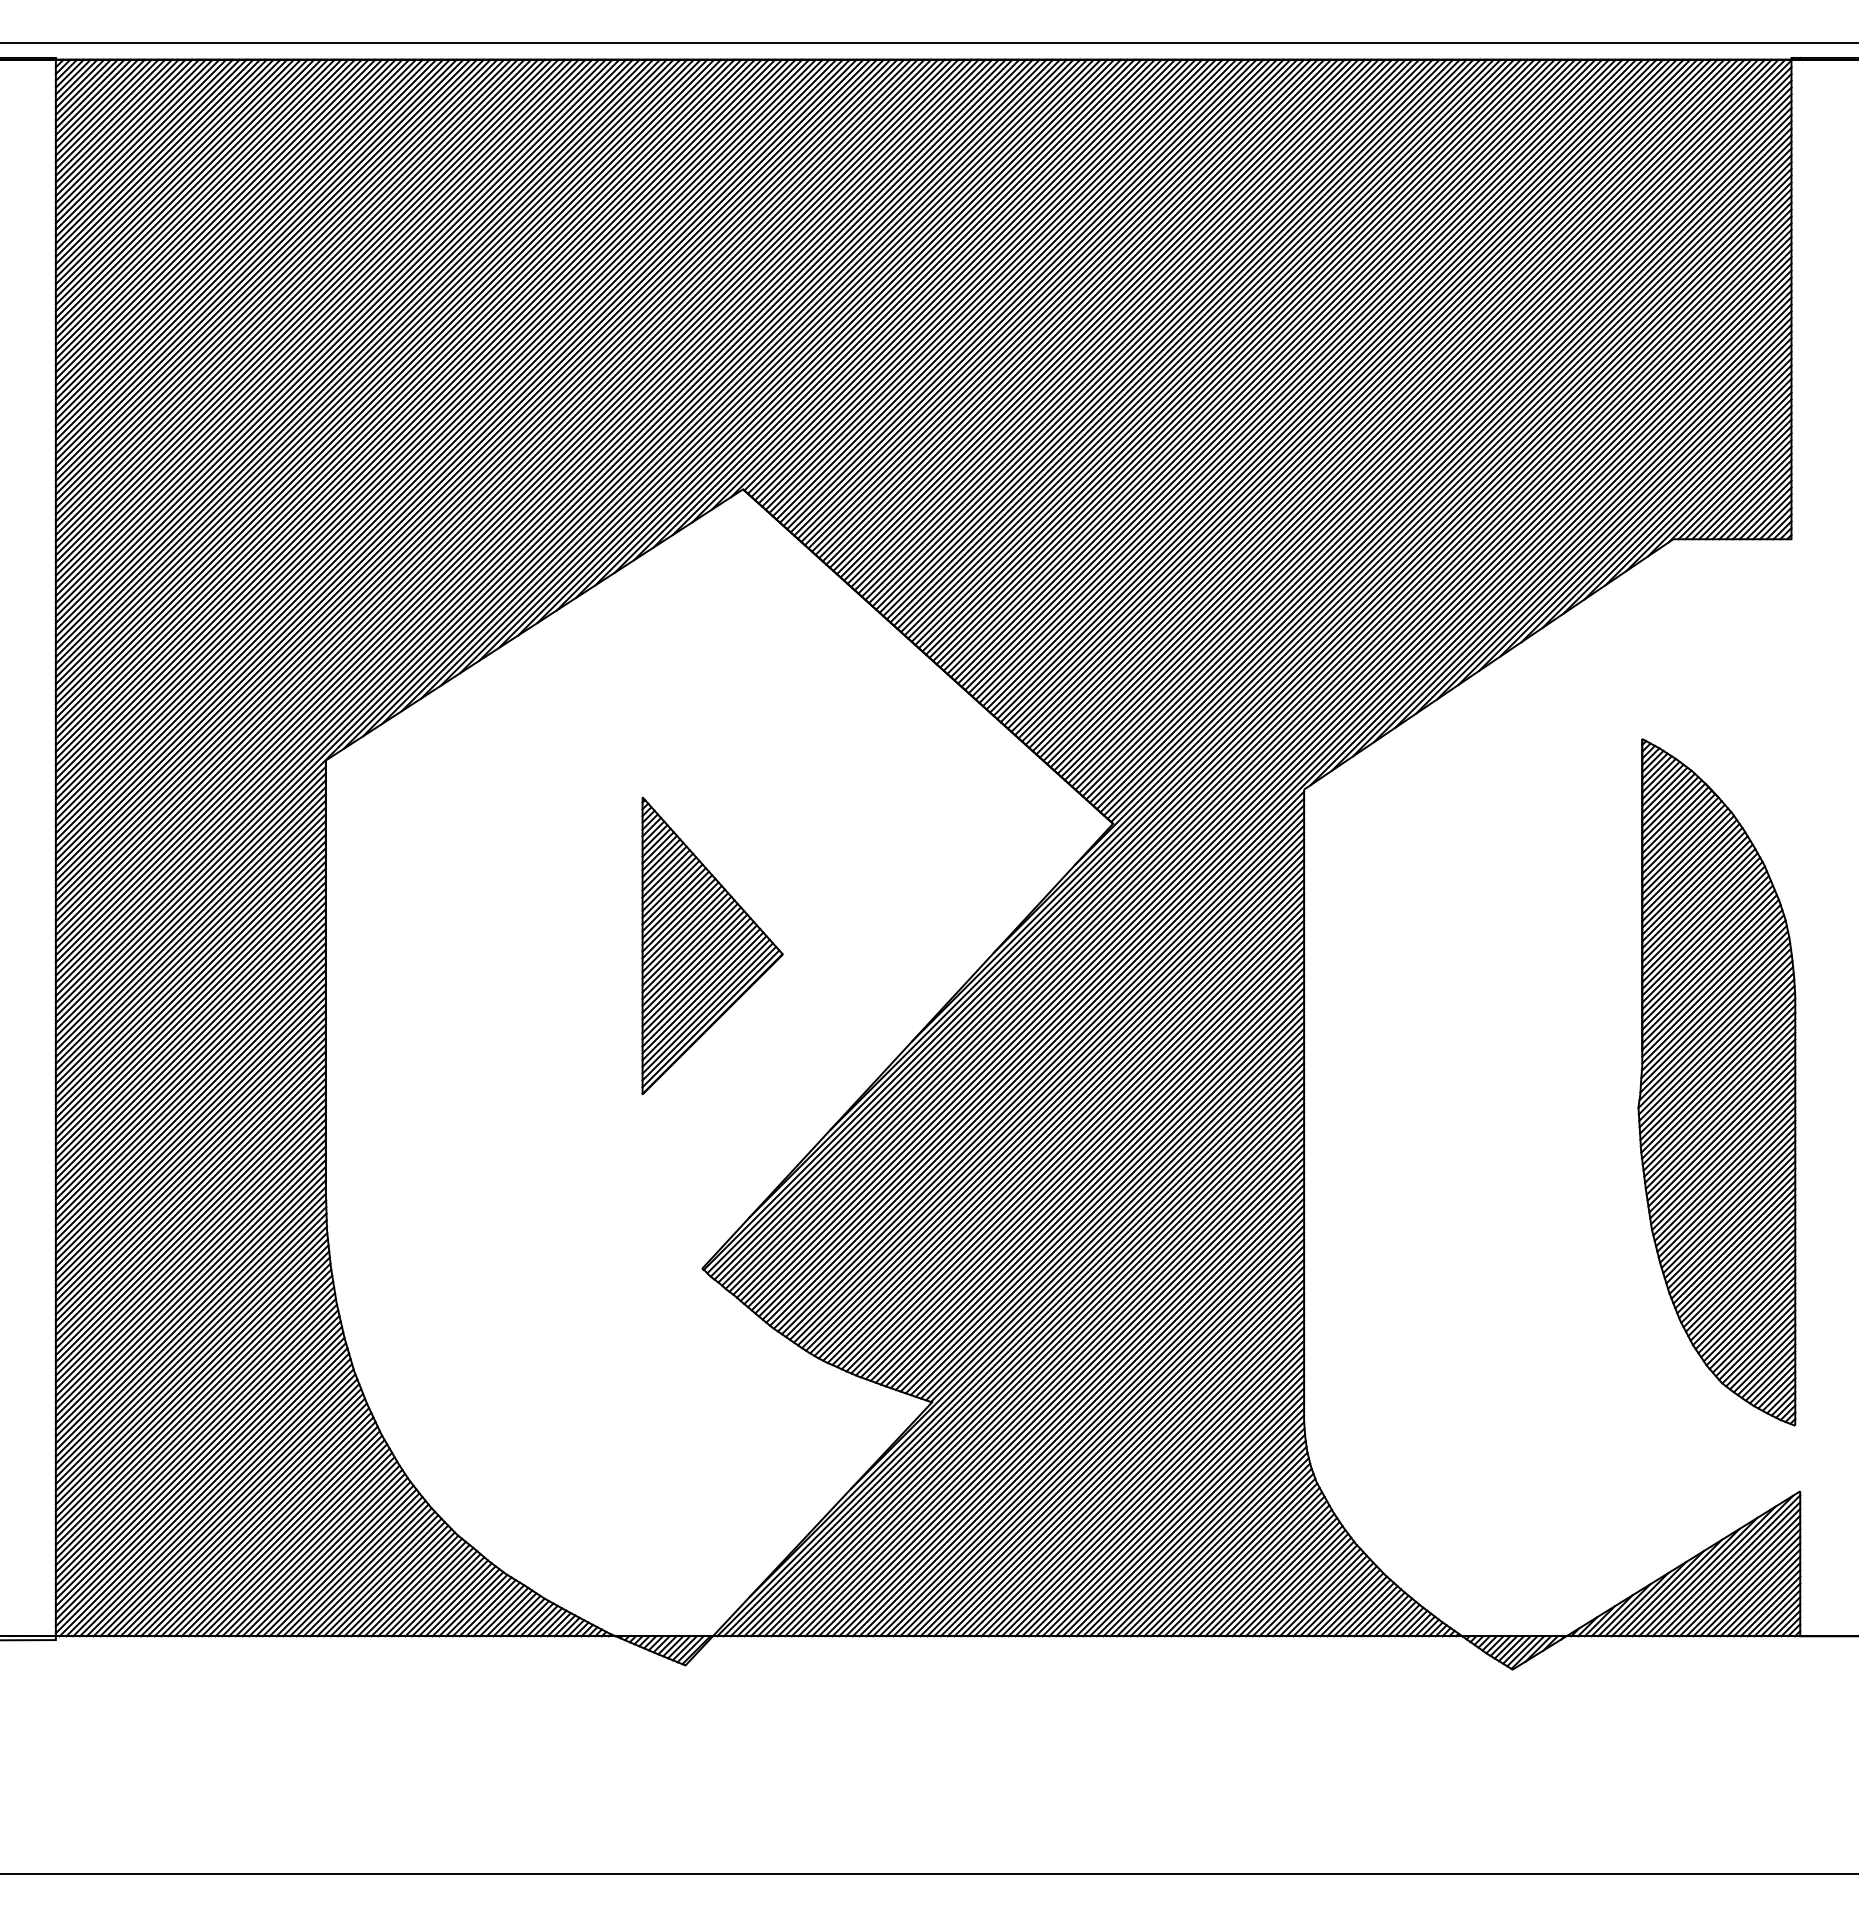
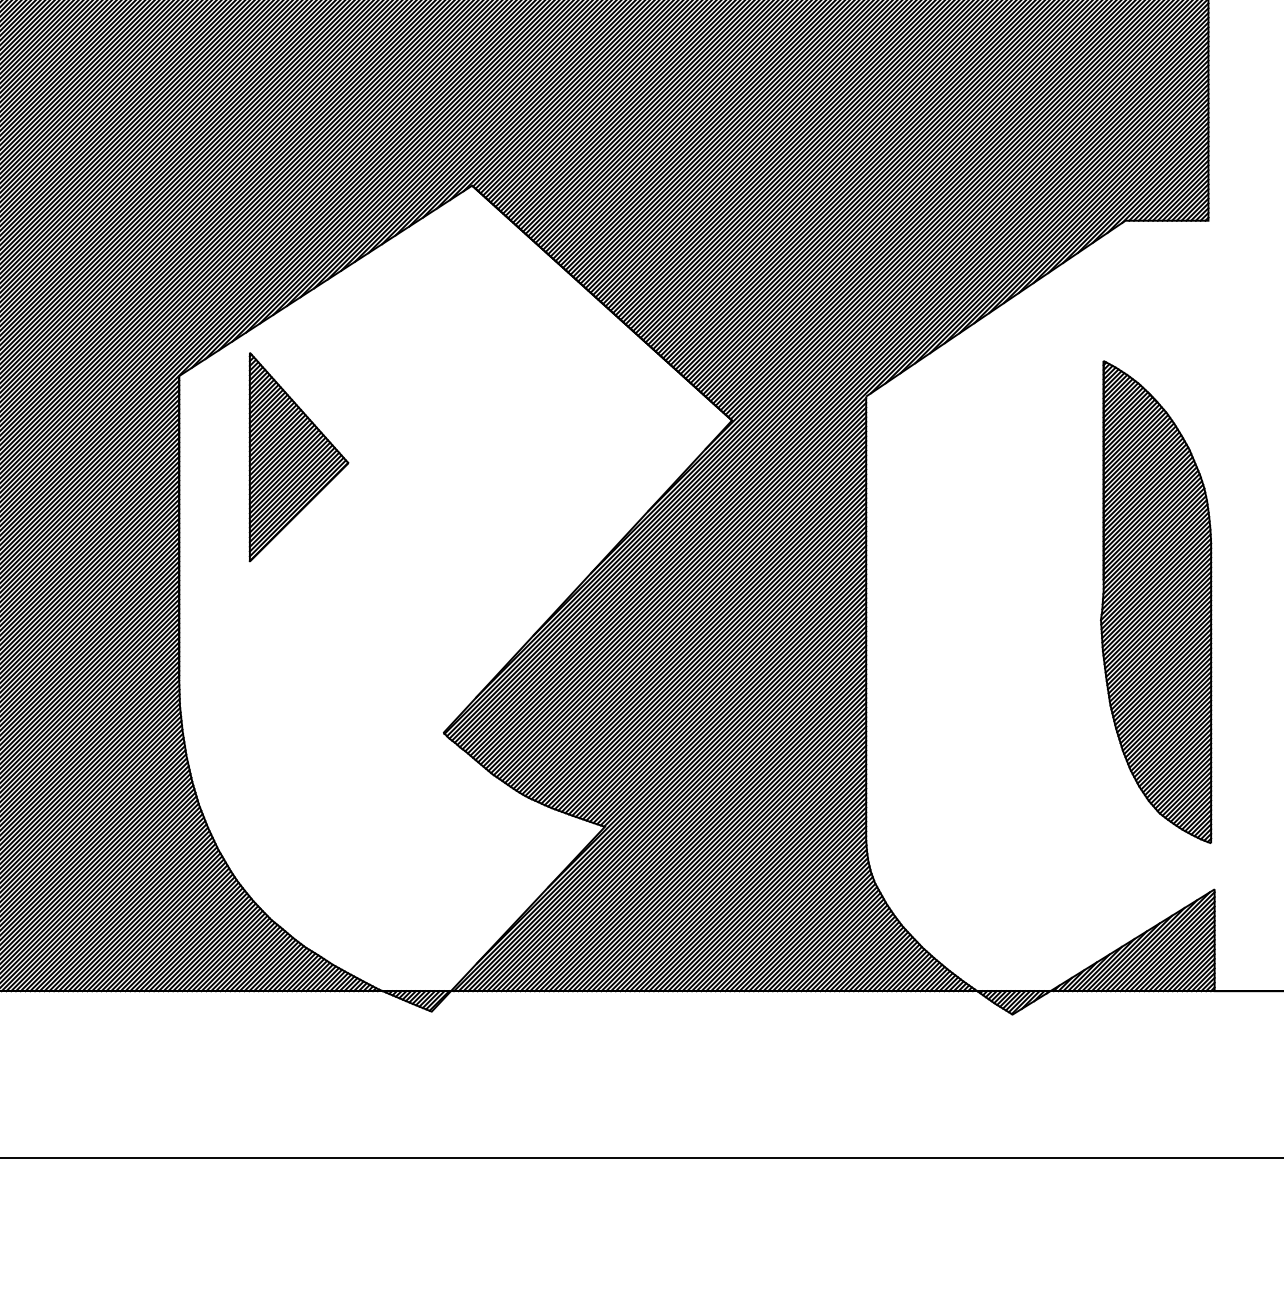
part: (712, 945) -> (298, 456), moved

